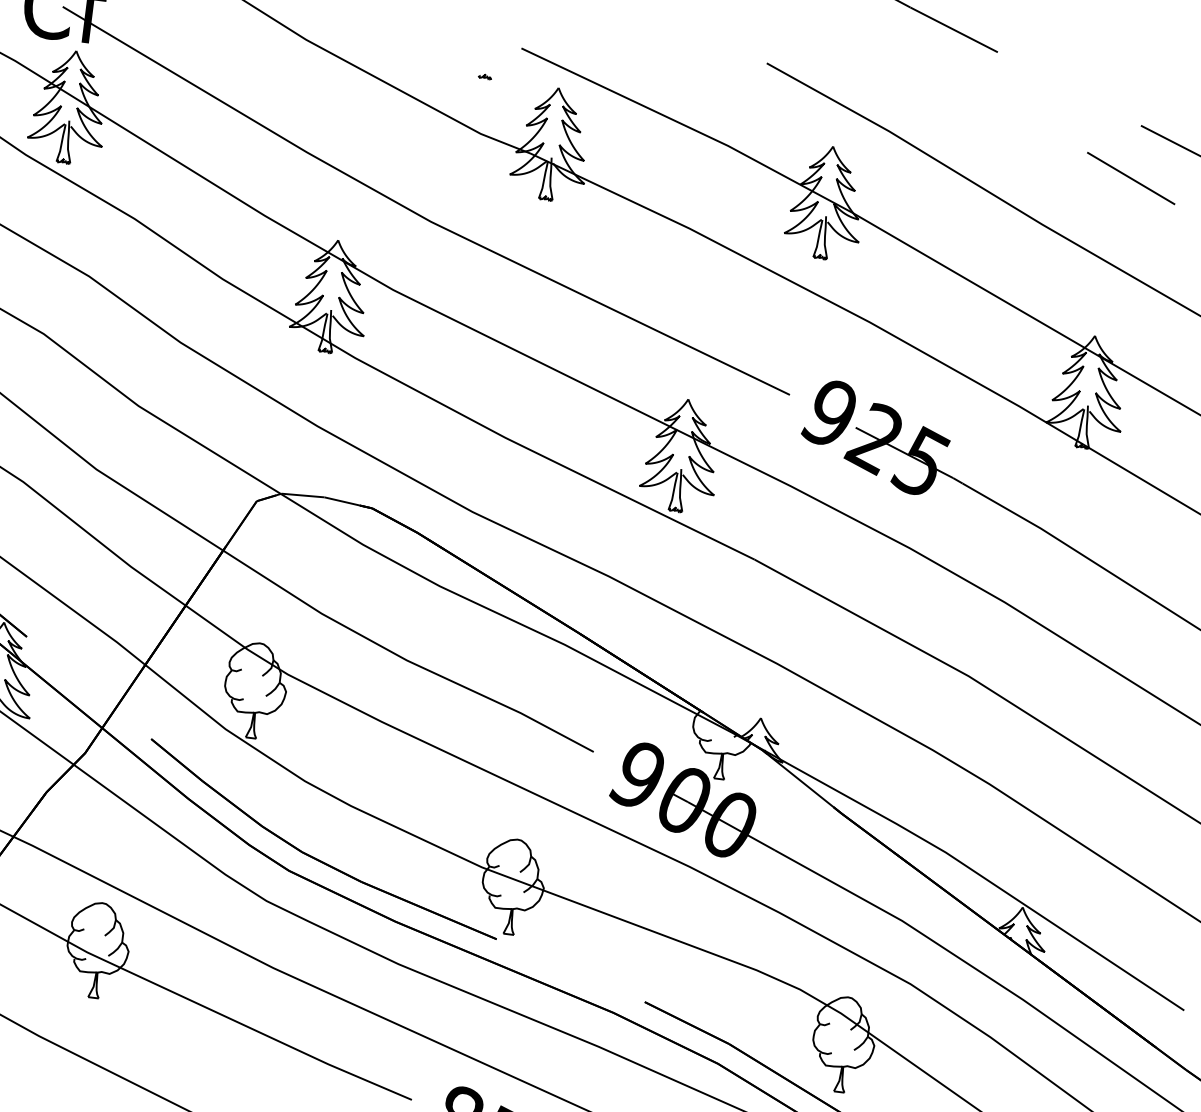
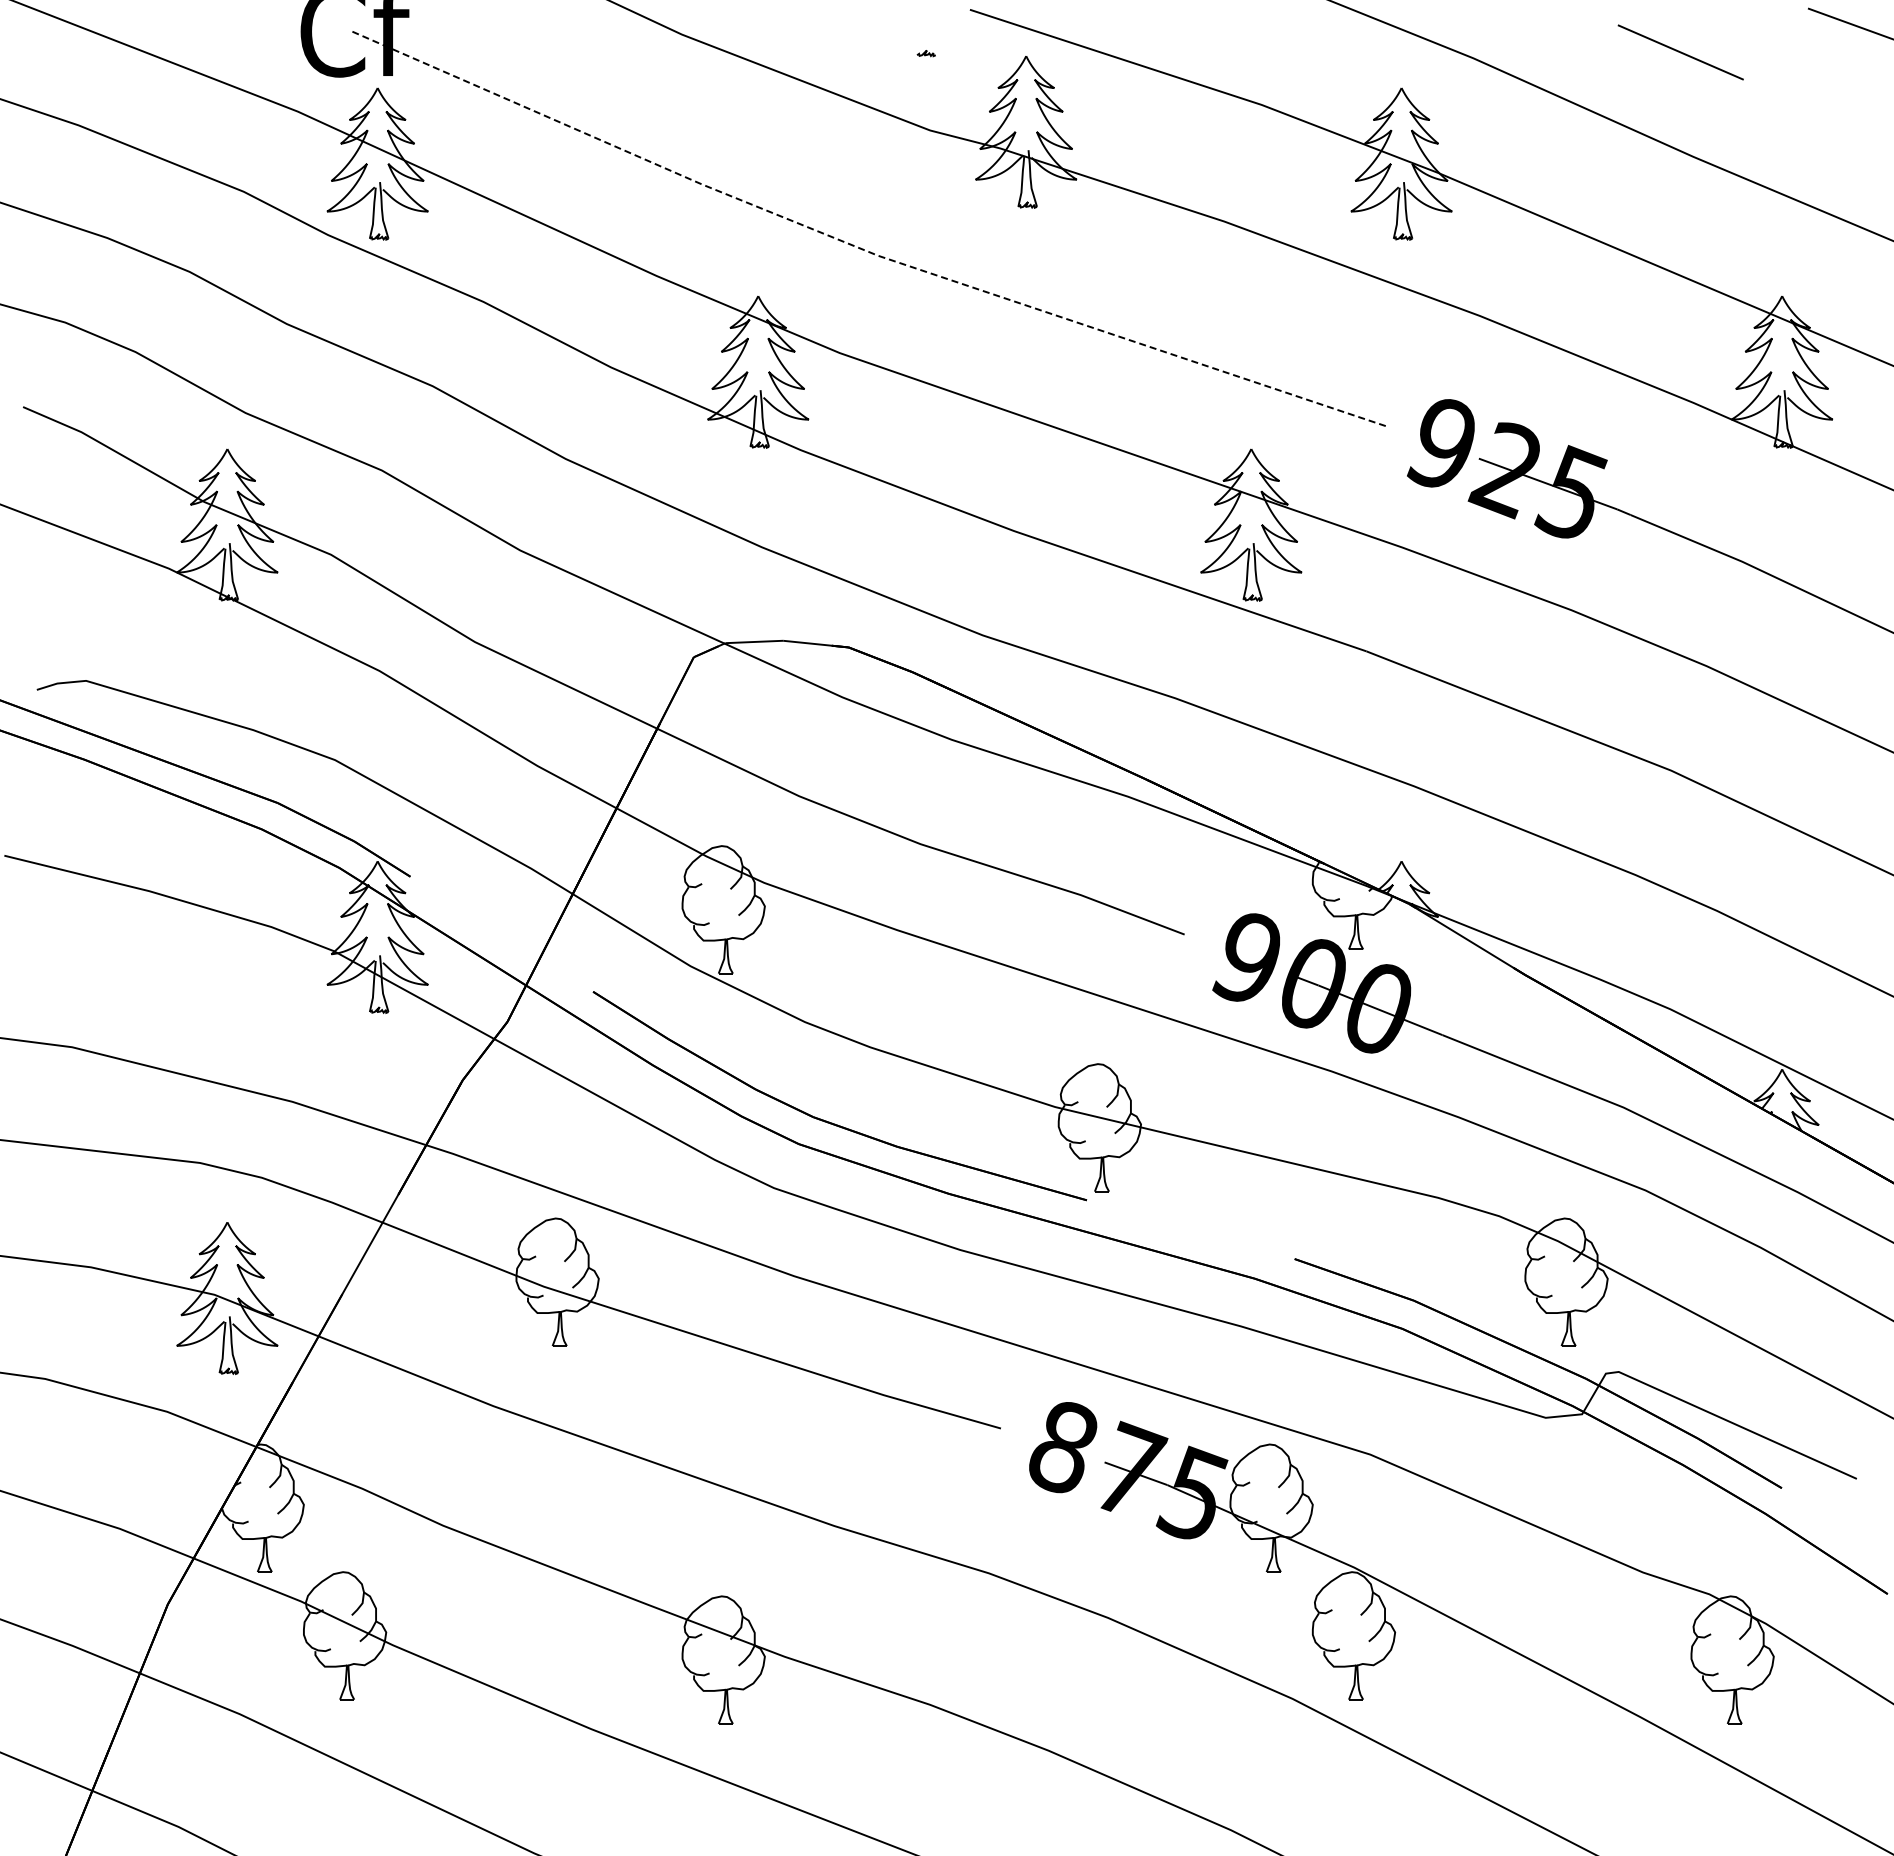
line: (1130, 178) -> (1680, 52), moved
line: (418, 214) -> (861, 248), solid -> dashed

